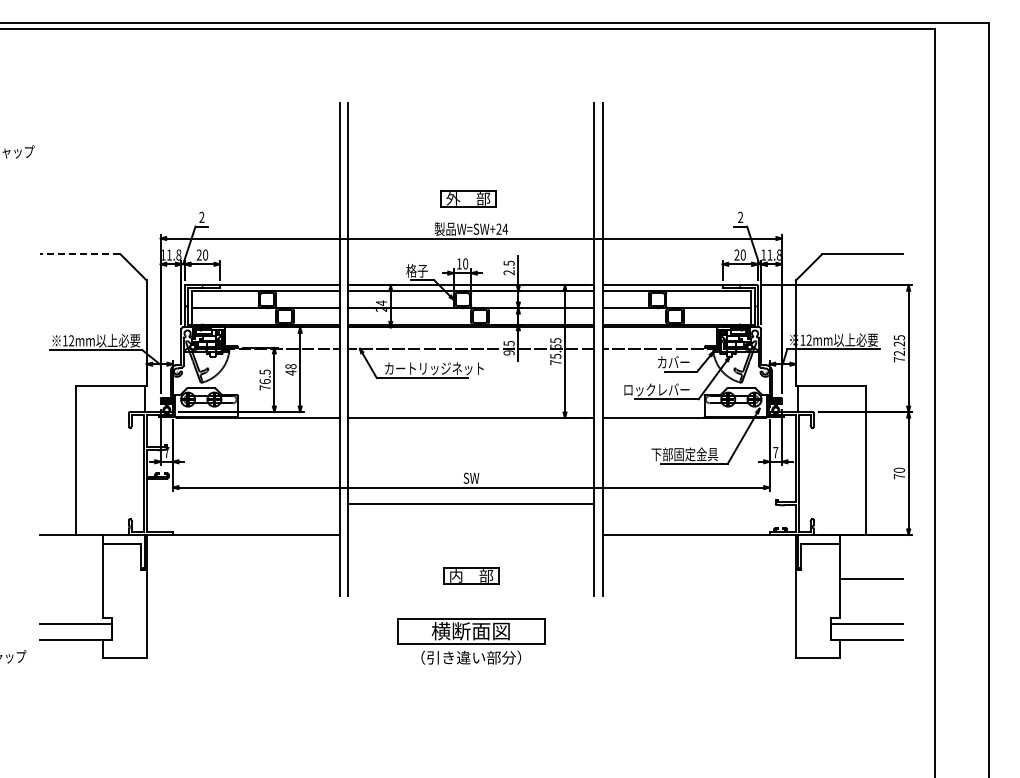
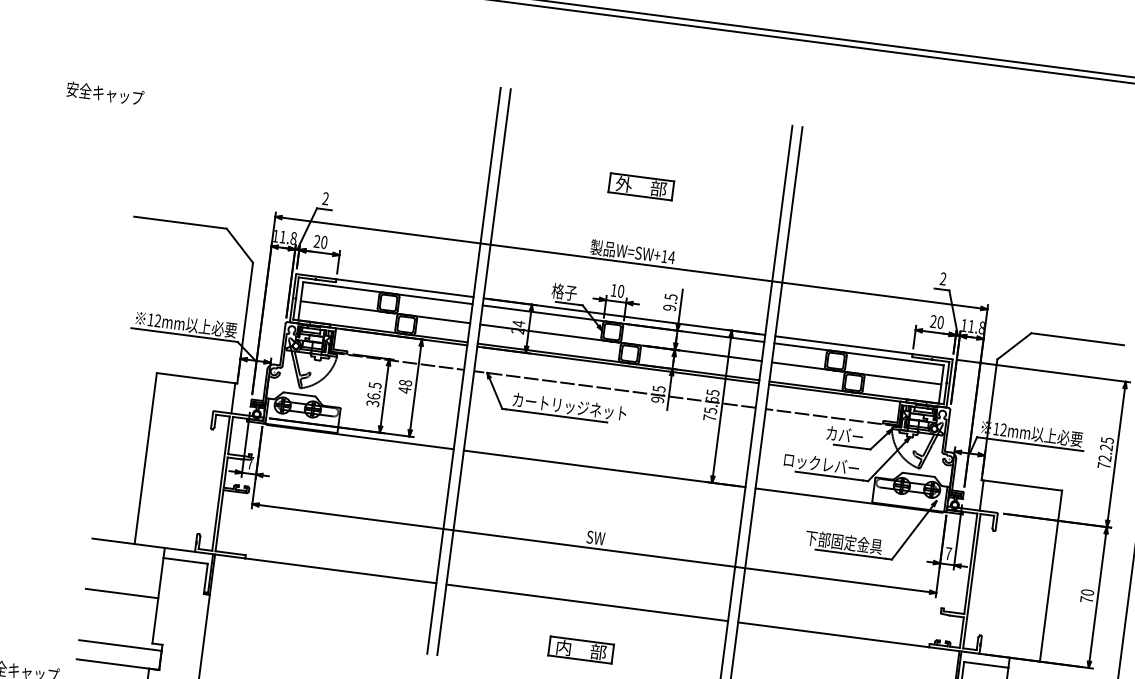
part: (468, 198) -> (641, 186), moved
text: (498, 228) -> (664, 255), W=SW+24 -> W=SW+14
line: (79, 254) -> (179, 223), dashed -> solid
text: (509, 272) -> (670, 307), 2.5 -> 9.5
text: (264, 387) -> (372, 403), 76.5 -> 36.5
line: (471, 503) -> (587, 602), moved
line: (70, 578) -> (121, 593), added

